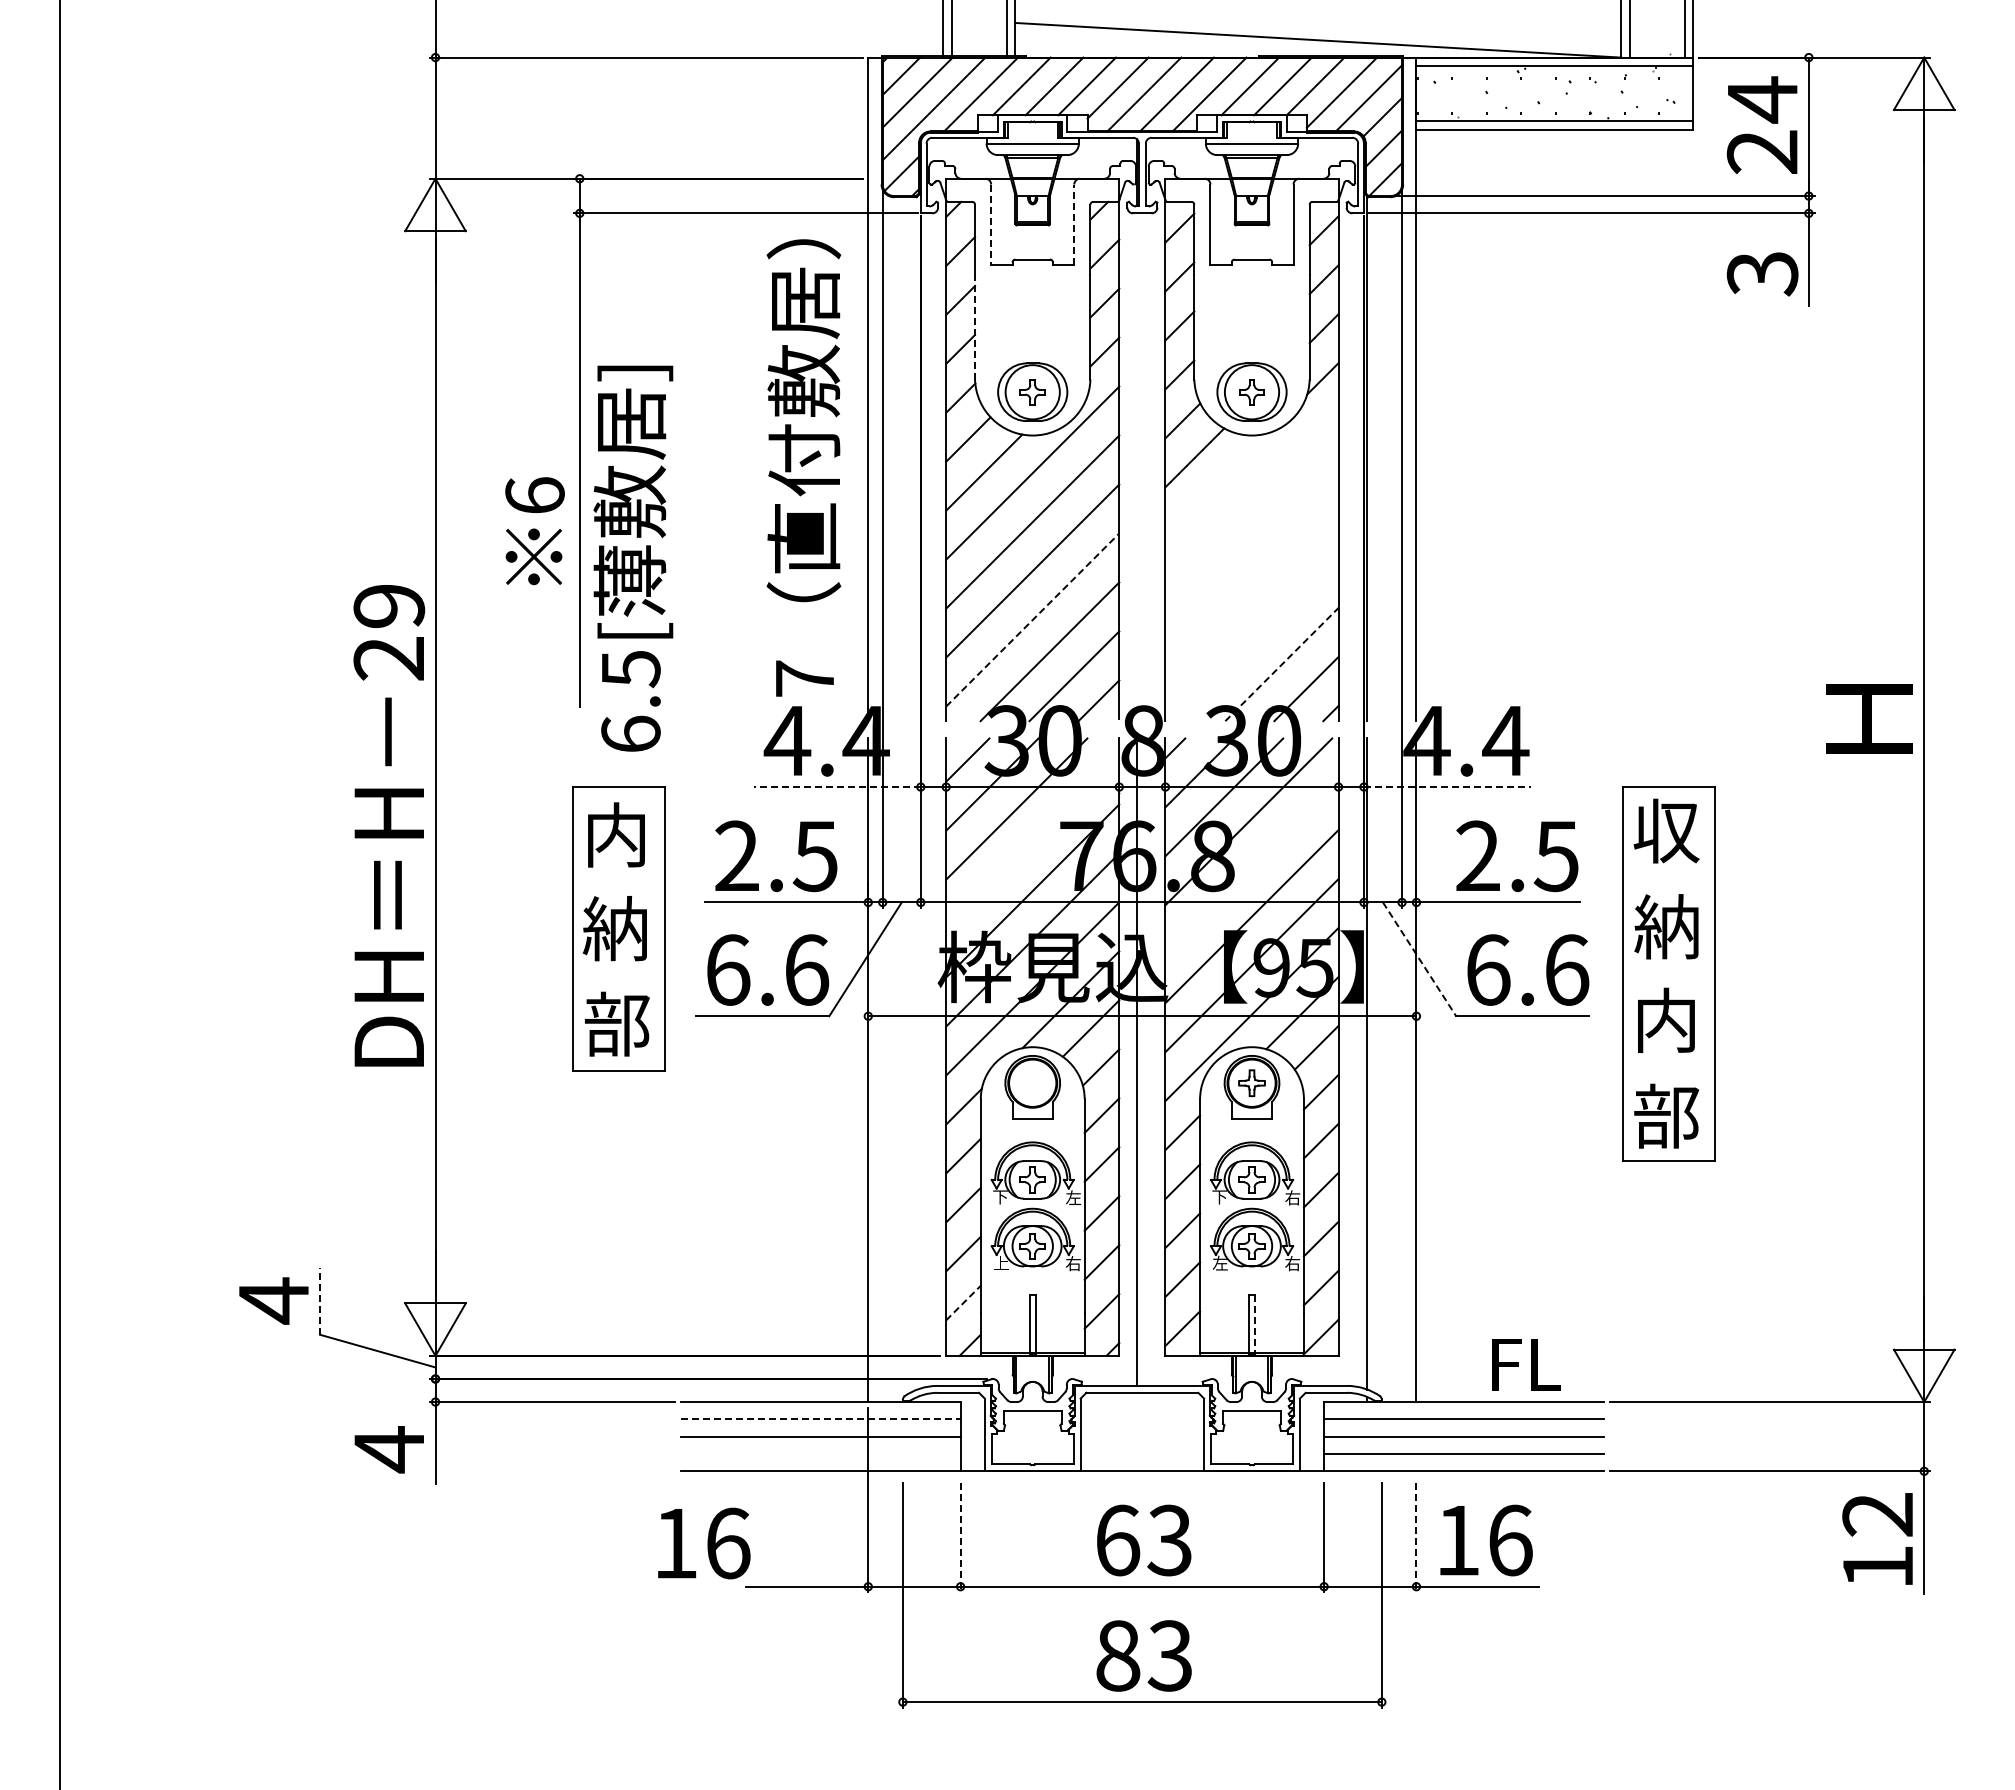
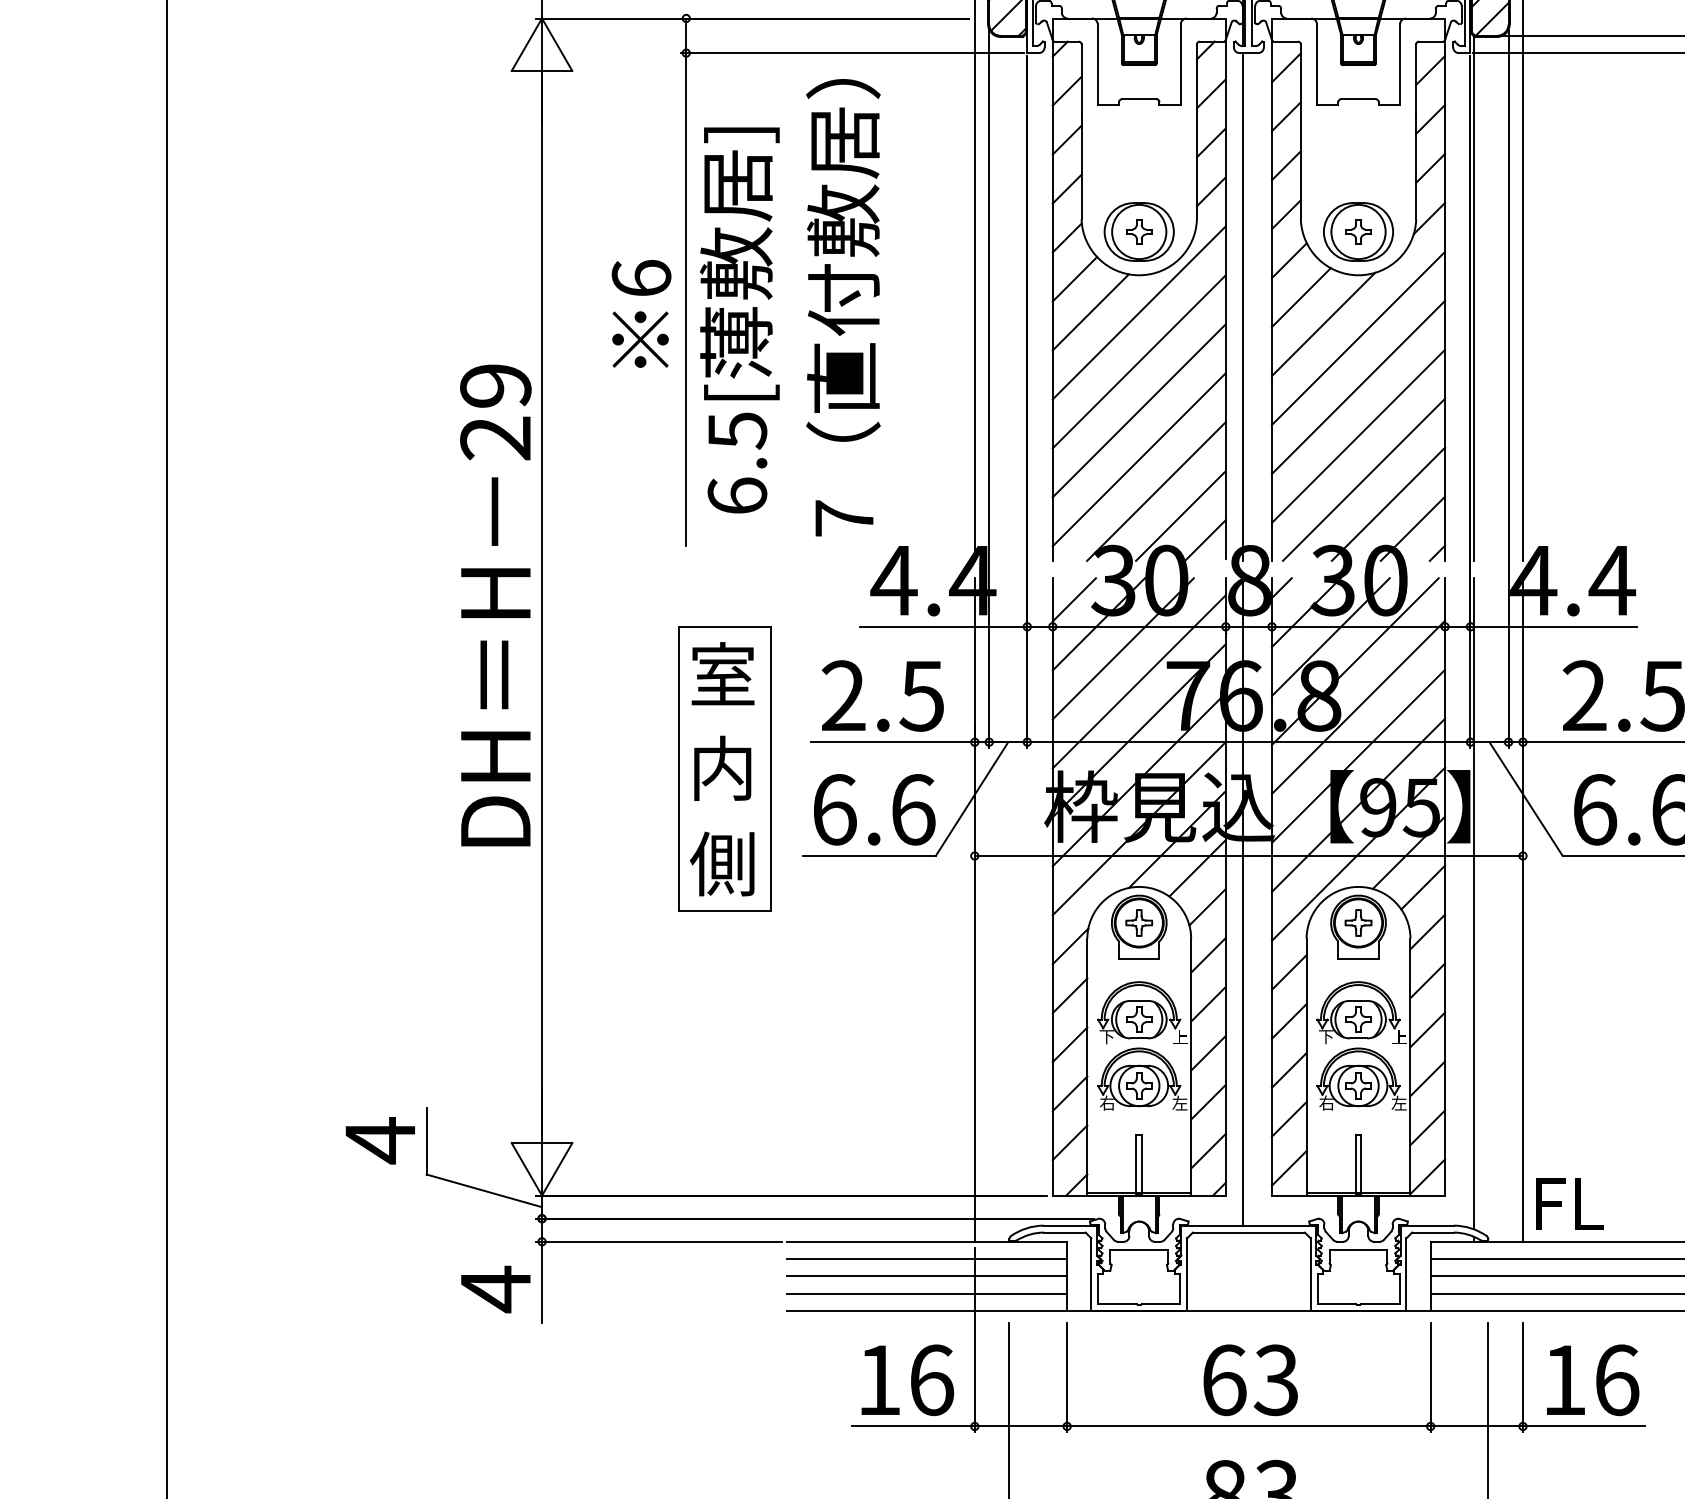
line: (1074, 224) -> (1181, 64), dashed -> solid
line: (991, 225) -> (1098, 65), dashed -> solid
line: (975, 326) -> (1082, 166), dashed -> solid
text: (803, 467) -> (843, 307), moved
line: (1136, 467) -> (1243, 307), added
line: (1216, 484) -> (1323, 324), added
line: (1251, 498) -> (1358, 338), added
text: (534, 531) -> (641, 314), moved
line: (1251, 547) -> (1358, 387), added
text: (633, 558) -> (740, 320), moved
line: (1251, 596) -> (1358, 436), added
line: (1033, 619) -> (1140, 459), dashed -> solid
line: (1257, 640) -> (1364, 480), added
line: (1282, 664) -> (1389, 504), dashed -> solid
line: (836, 787) -> (943, 627), dashed -> solid
line: (1447, 787) -> (1554, 627), dashed -> solid
text: (389, 825) -> (496, 605), moved
text: (616, 834) -> (723, 674), 内 -> 室
line: (1032, 841) -> (1139, 681), added
line: (1251, 867) -> (1358, 707), added
text: (614, 928) -> (721, 768), 納 -> 内
line: (1419, 959) -> (1526, 799), dashed -> solid
text: (616, 1023) -> (723, 863), 部 -> 側
part: (1032, 1083) -> (1139, 923), added
text: (1073, 1197) -> (1180, 1037), 左 -> 上
text: (1292, 1197) -> (1399, 1037), 右 -> 上
text: (1000, 1262) -> (1107, 1102), 上 -> 右
text: (1219, 1262) -> (1326, 1102), 左 -> 右
text: (1072, 1263) -> (1179, 1103), 右 -> 左
text: (1292, 1263) -> (1399, 1103), 右 -> 左
line: (320, 1300) -> (427, 1140), dashed -> solid
line: (963, 1302) -> (1070, 1142), dashed -> solid
line: (1254, 1325) -> (1361, 1165), dashed -> solid
text: (1526, 1364) -> (1570, 1204), moved
line: (820, 1419) -> (927, 1259), dashed -> solid
line: (820, 1454) -> (927, 1294), added
line: (960, 1537) -> (1067, 1377), dashed -> solid
line: (1416, 1537) -> (1523, 1377), dashed -> solid
text: (704, 1543) -> (908, 1380), moved

